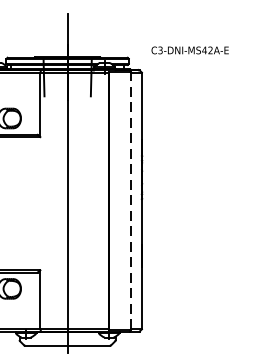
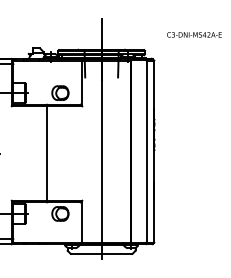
text: (190, 49) -> (194, 34), moved
line: (130, 200) -> (146, 151), dashed -> solid

